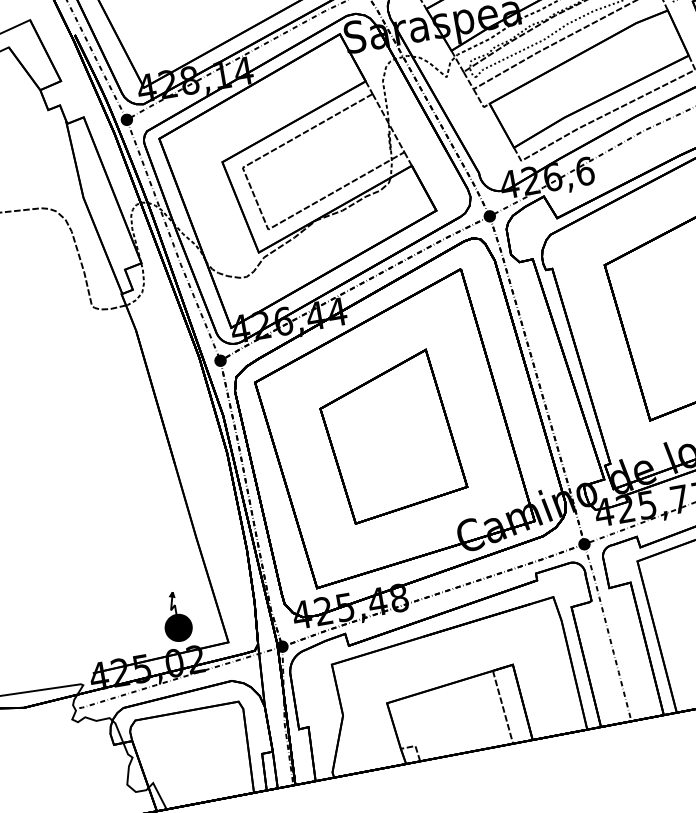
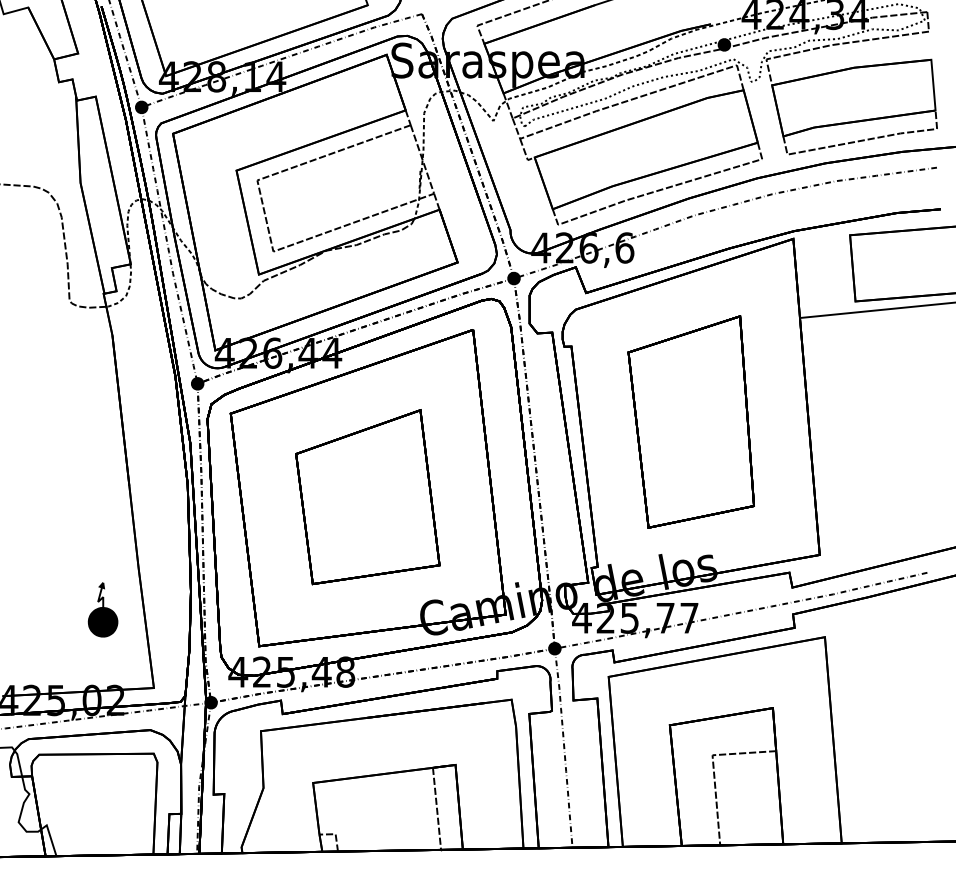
part: (176, 616) -> (102, 609), moved

